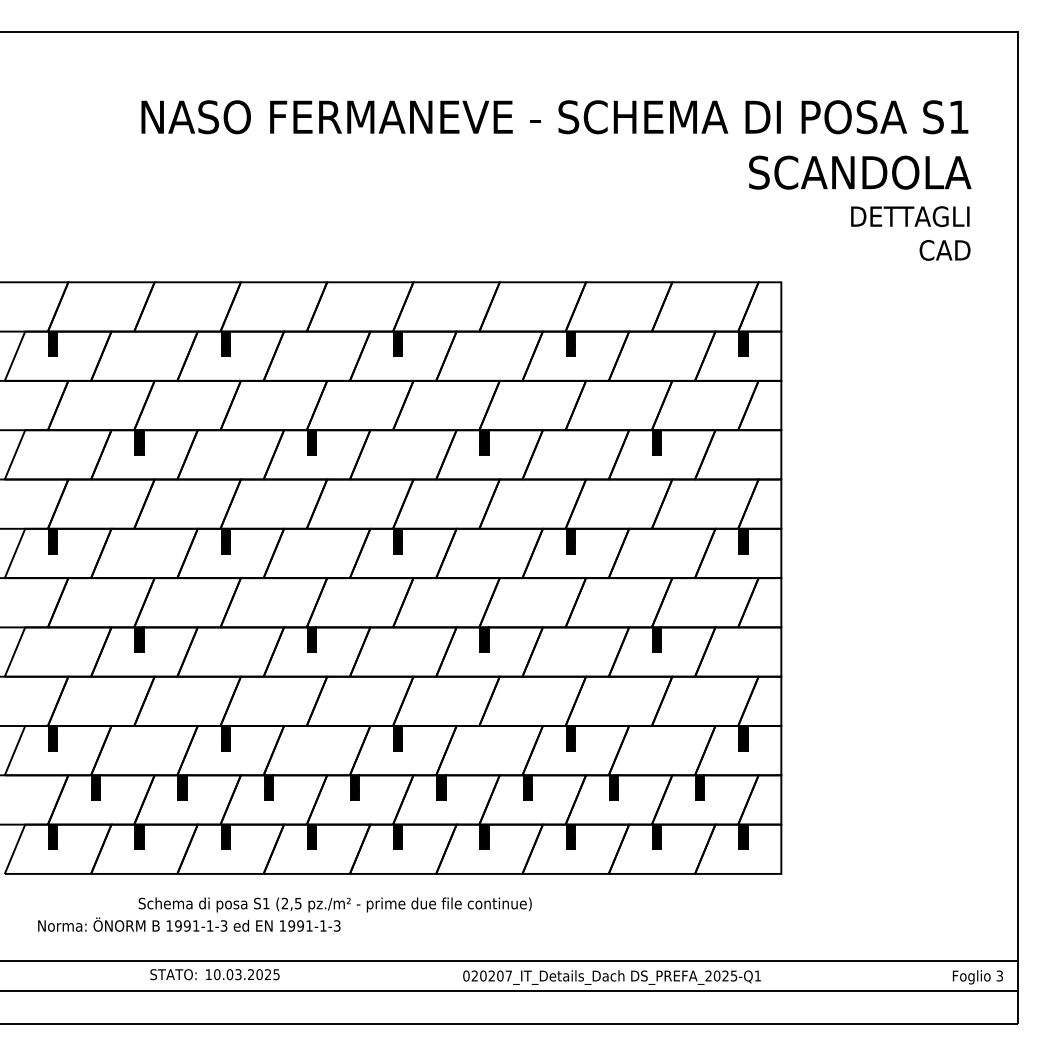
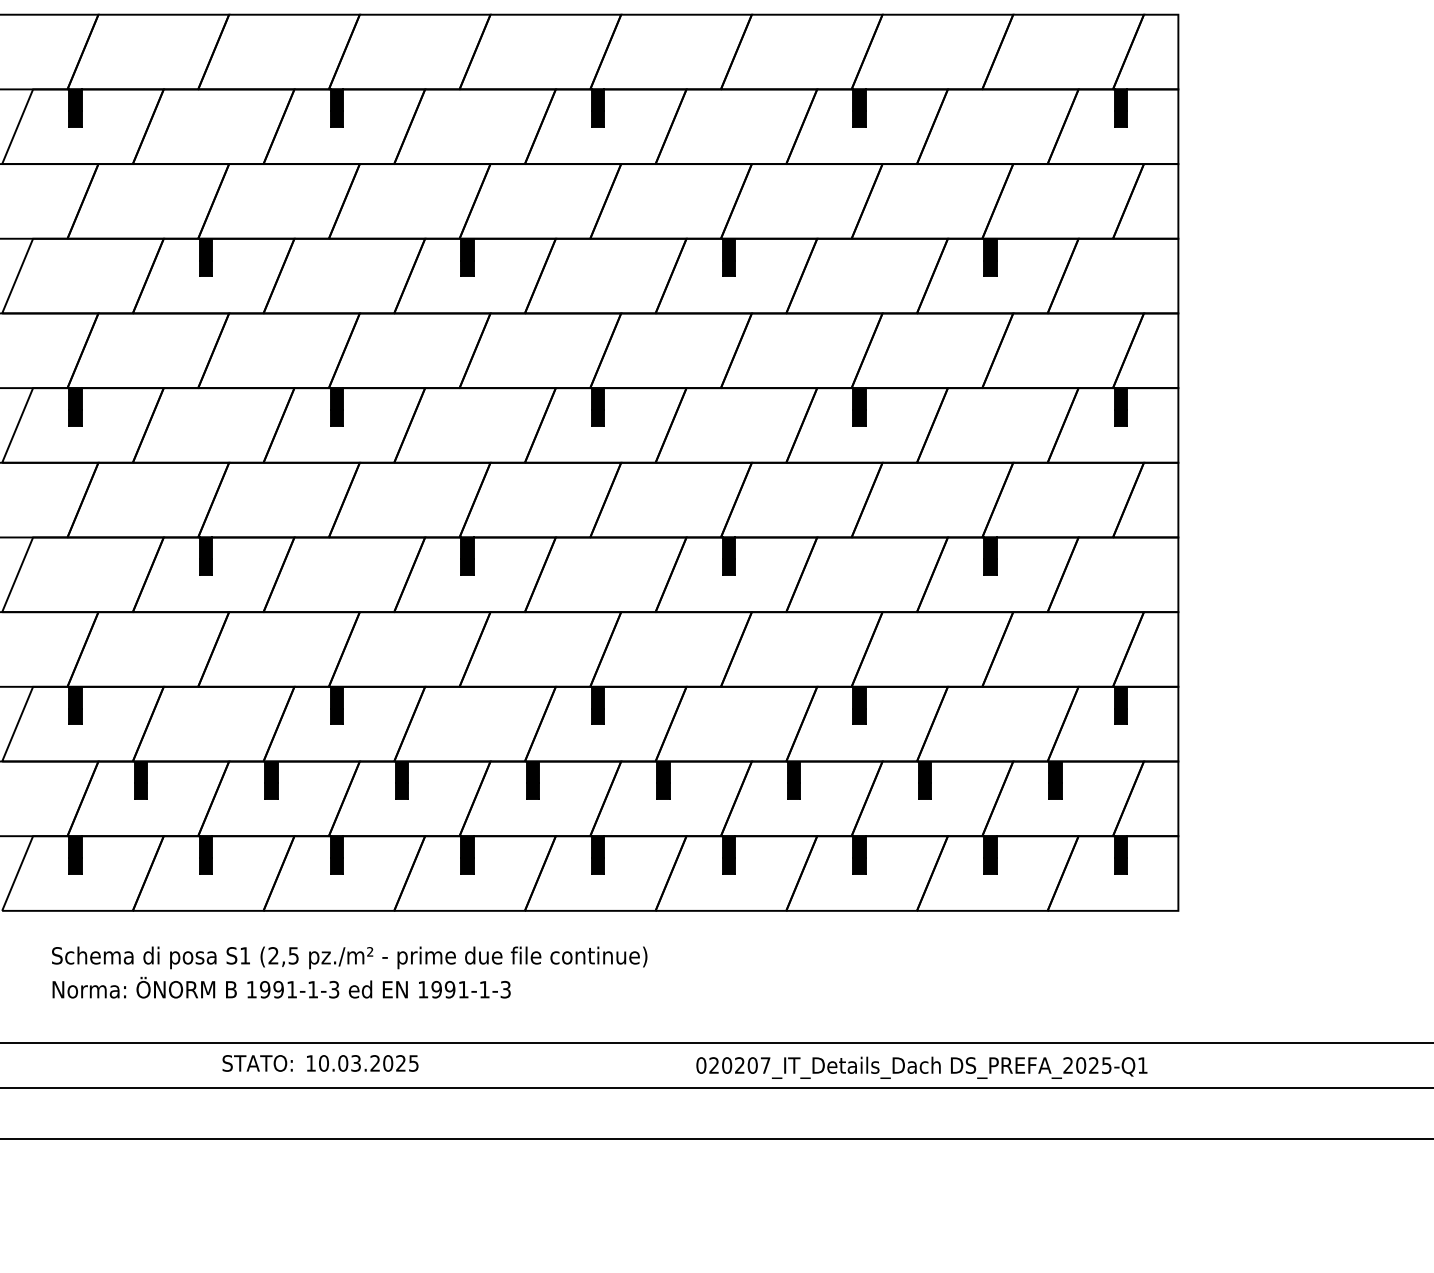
text: (334, 904) -> (348, 957), moved

